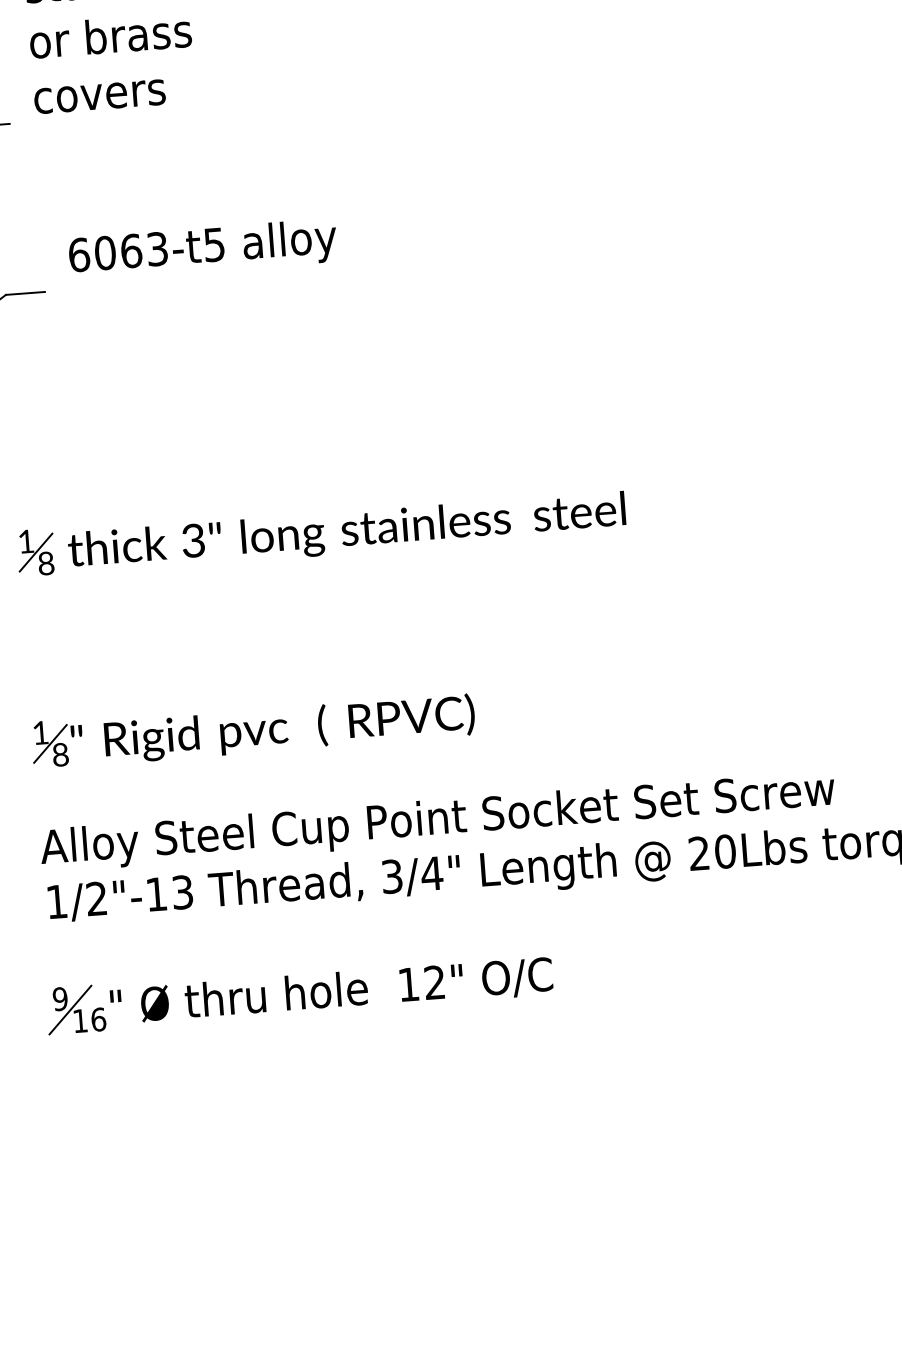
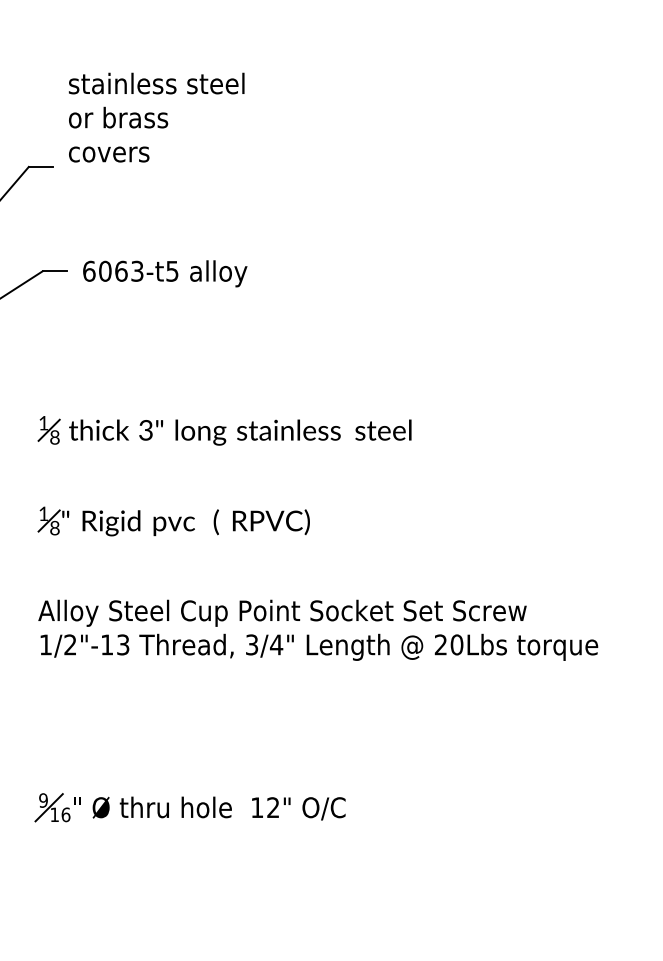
text: (203, 249) -> (165, 273), moved
part: (252, 729) -> (173, 521), moved
part: (298, 992) -> (189, 807), moved

